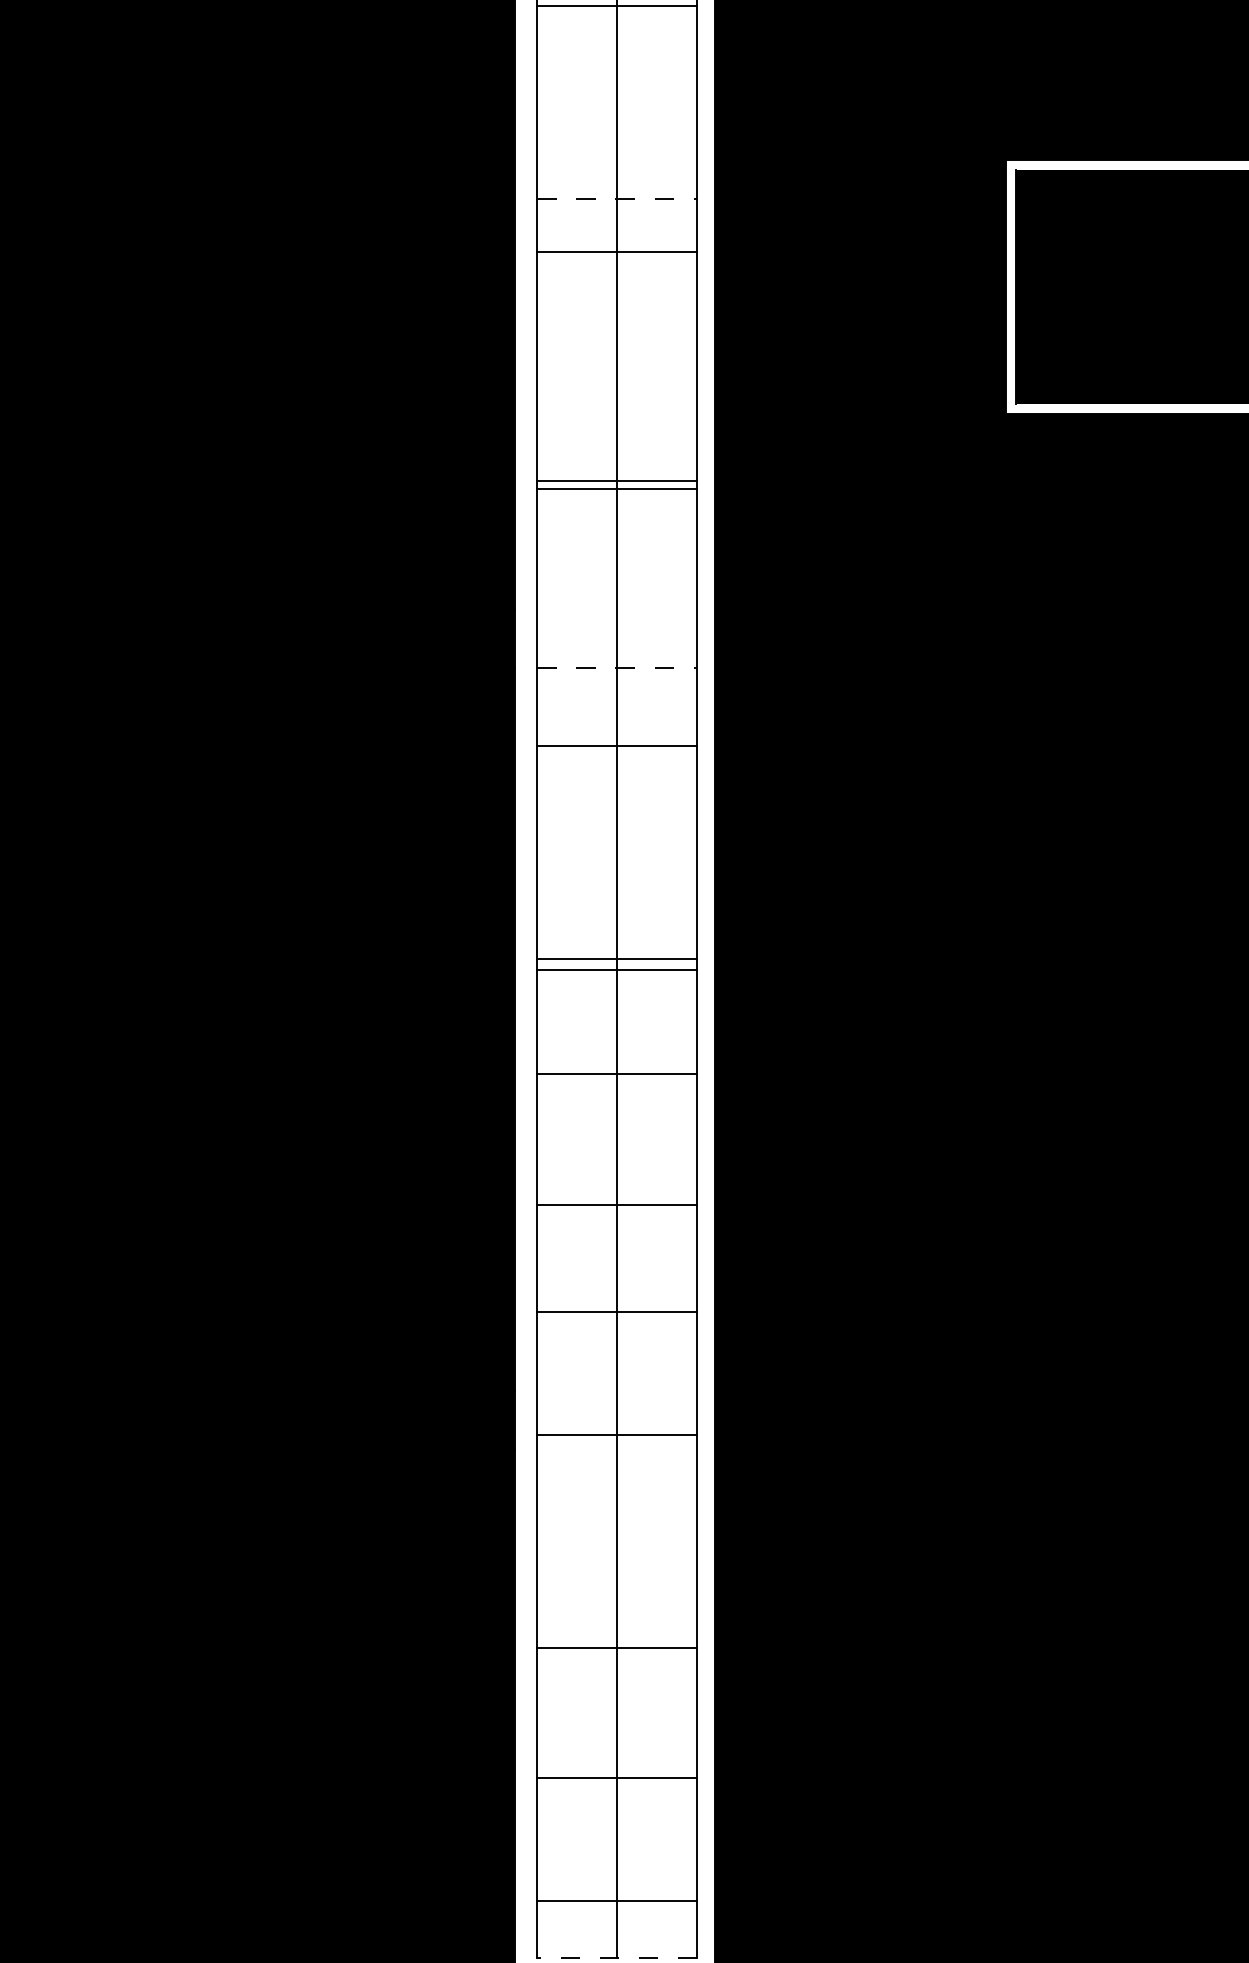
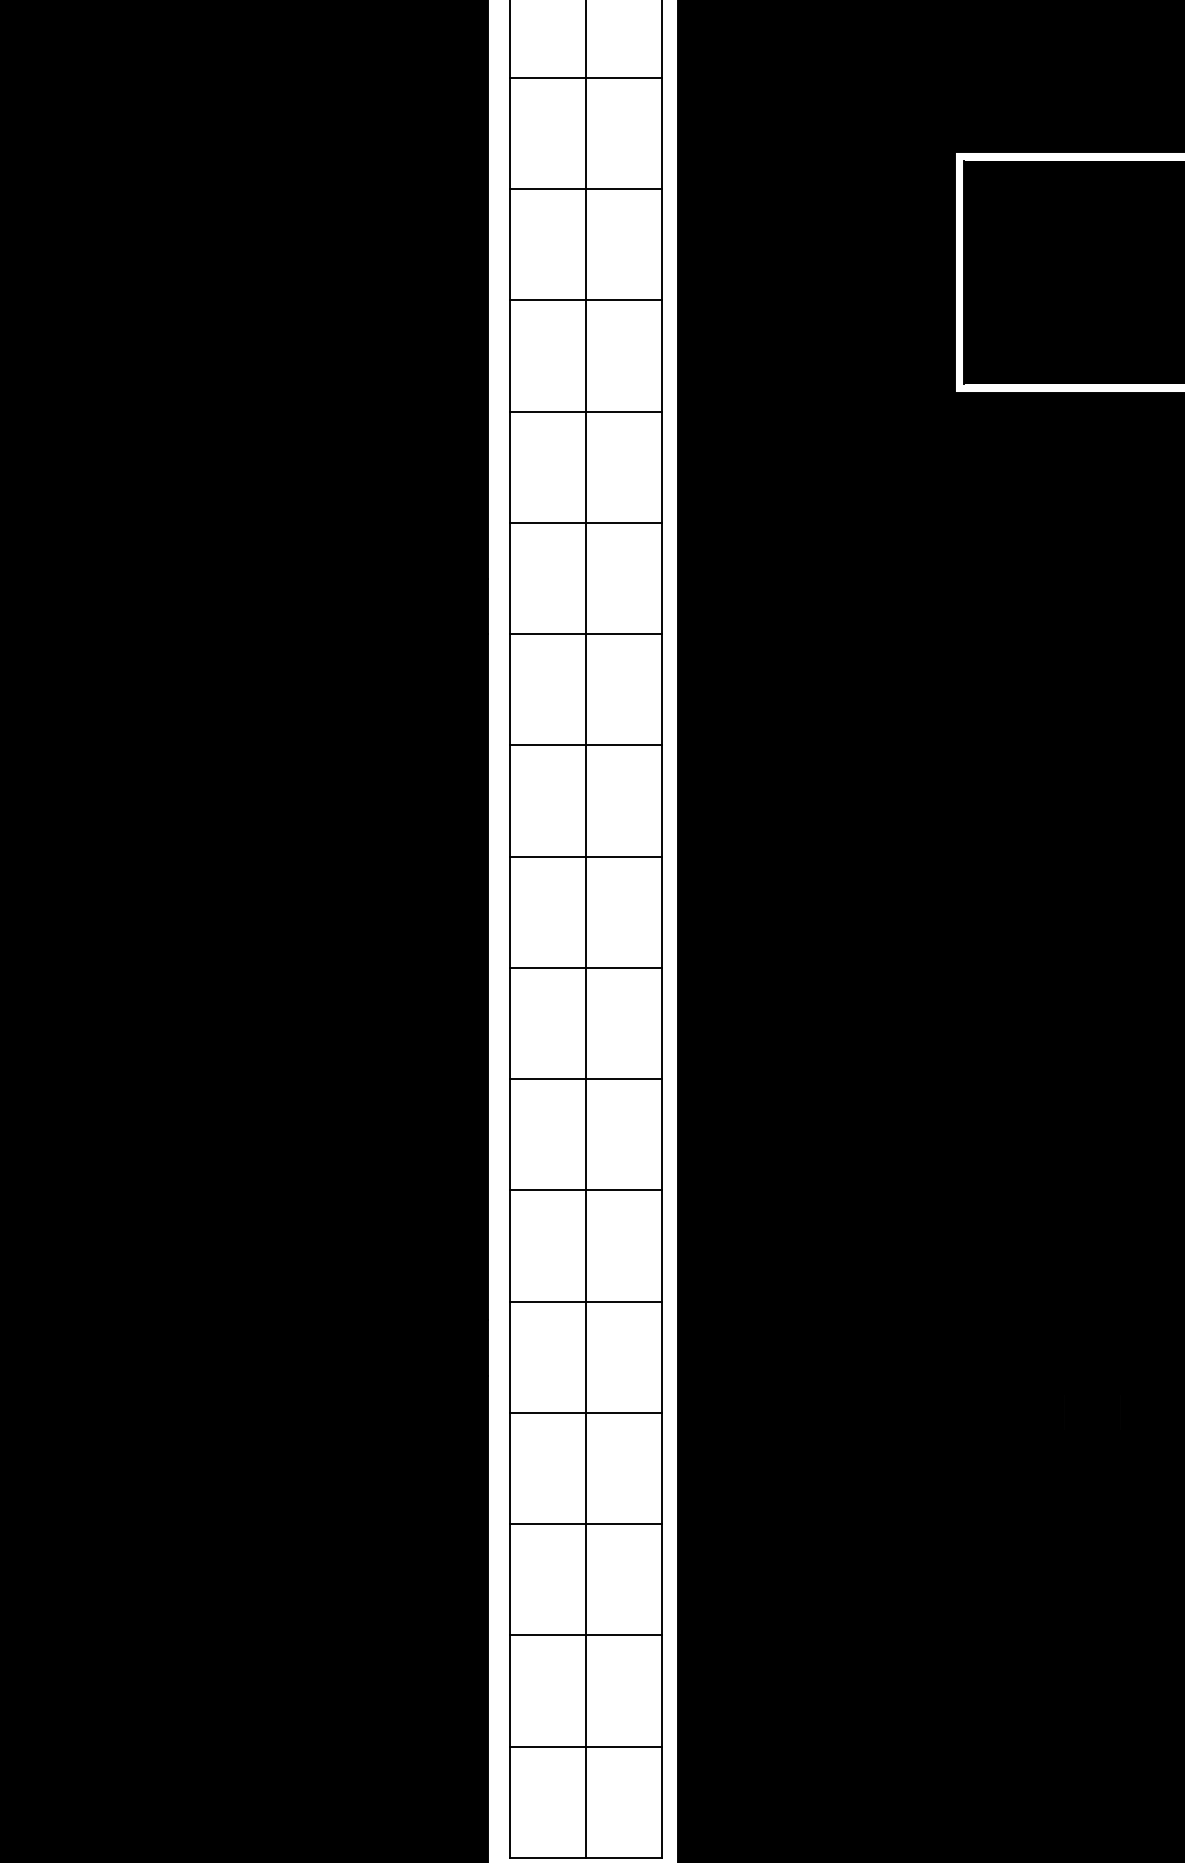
line: (617, 6) -> (585, 78), moved
line: (617, 199) -> (585, 189), dashed -> solid
line: (617, 251) -> (585, 300), moved
line: (617, 480) -> (585, 411), moved
line: (617, 488) -> (585, 522), moved
line: (617, 668) -> (585, 634), dashed -> solid
line: (617, 746) -> (585, 745), moved
line: (617, 958) -> (585, 856), moved
line: (617, 969) -> (585, 967), moved
line: (617, 1074) -> (585, 1079), moved
line: (617, 1205) -> (585, 1190), moved
line: (617, 1311) -> (585, 1301), moved
line: (617, 1434) -> (585, 1412), moved
line: (617, 1648) -> (585, 1524), moved
line: (617, 1778) -> (585, 1635), moved
line: (617, 1901) -> (585, 1746), moved
line: (616, 1957) -> (584, 1857), dashed -> solid

